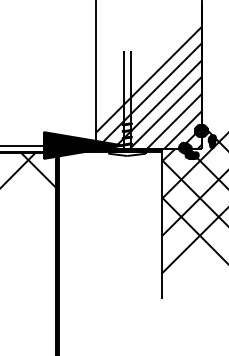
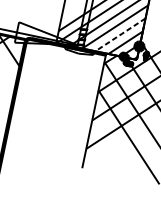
line: (174, 121) -> (120, 34), solid -> dashed
fill: (83, 145) -> (47, 38), removed

